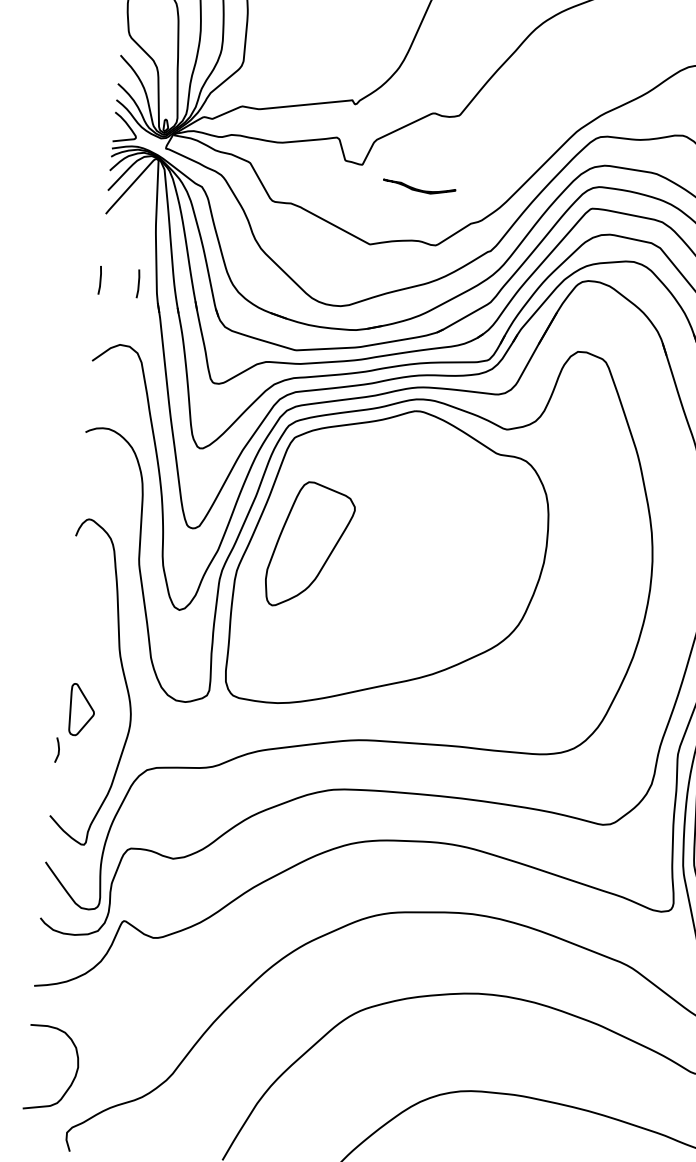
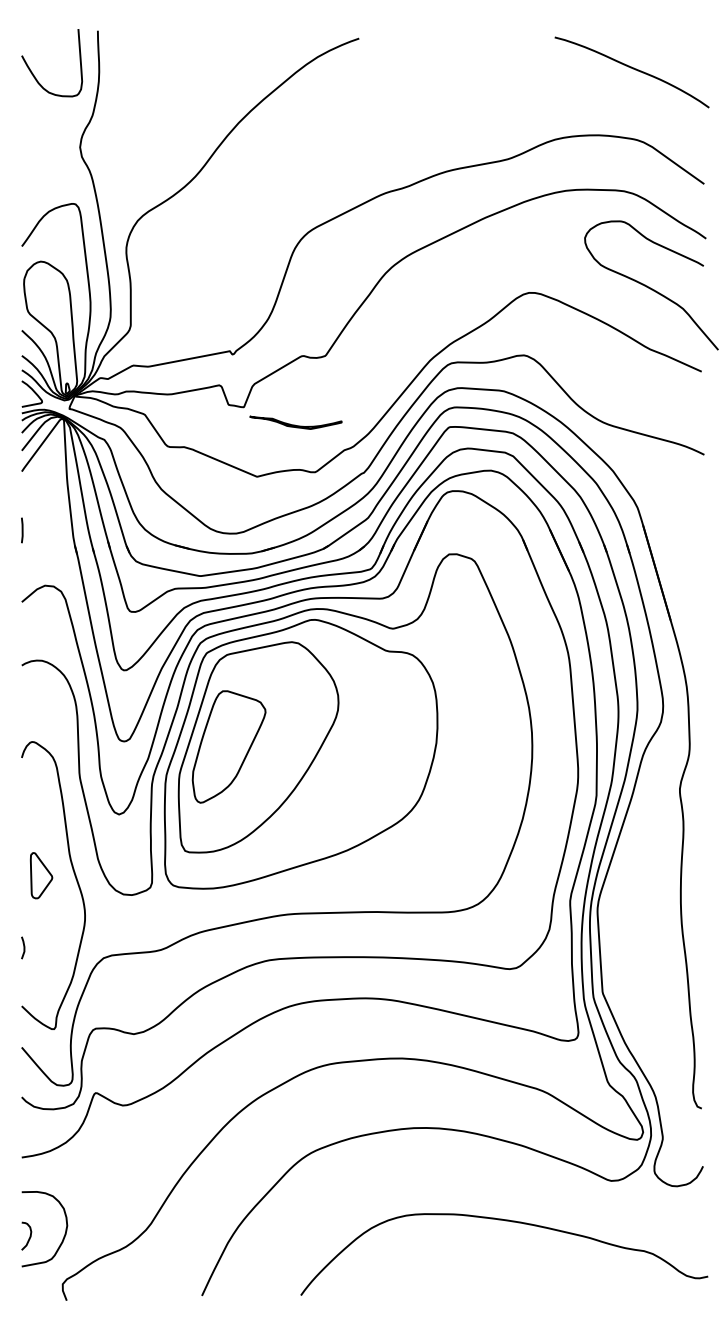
part: (418, 187) -> (295, 422), size x1.43
line: (138, 283) -> (56, 530), removed
part: (343, 549) -> (258, 747), added
part: (82, 709) -> (41, 875), moved
curve: (34, 1074) -> (29, 1235), added

